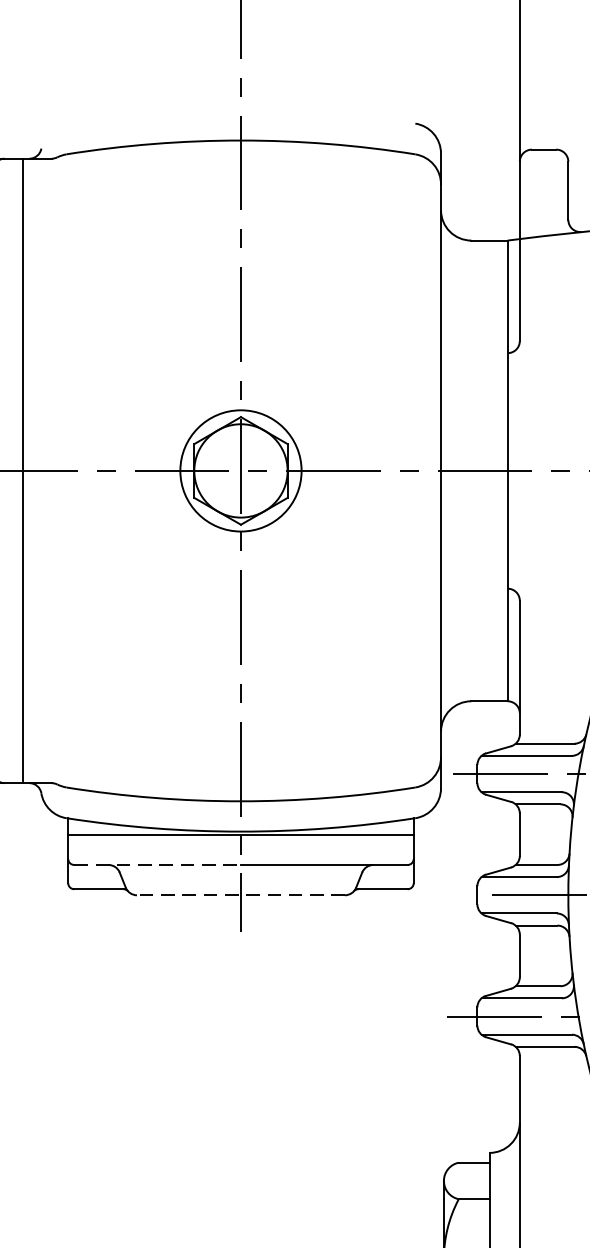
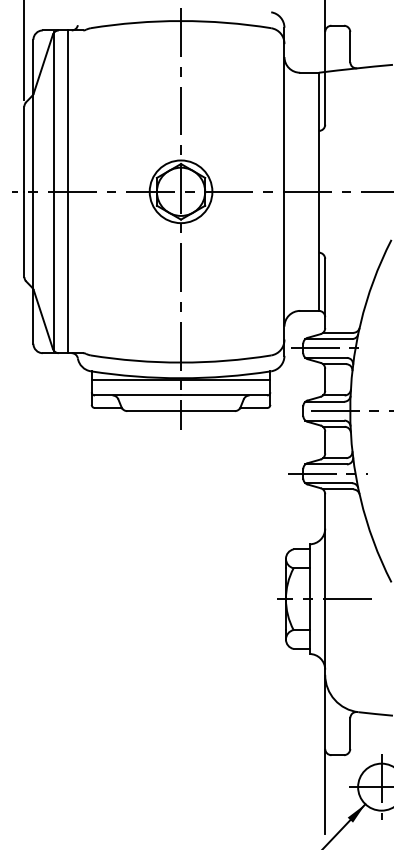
line: (158, 864) -> (138, 395), dashed -> solid
line: (241, 895) -> (181, 411), dashed -> solid

